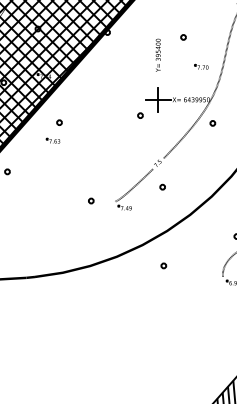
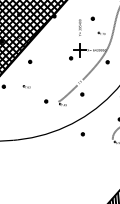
part: (52, 139) -> (26, 86), moved

